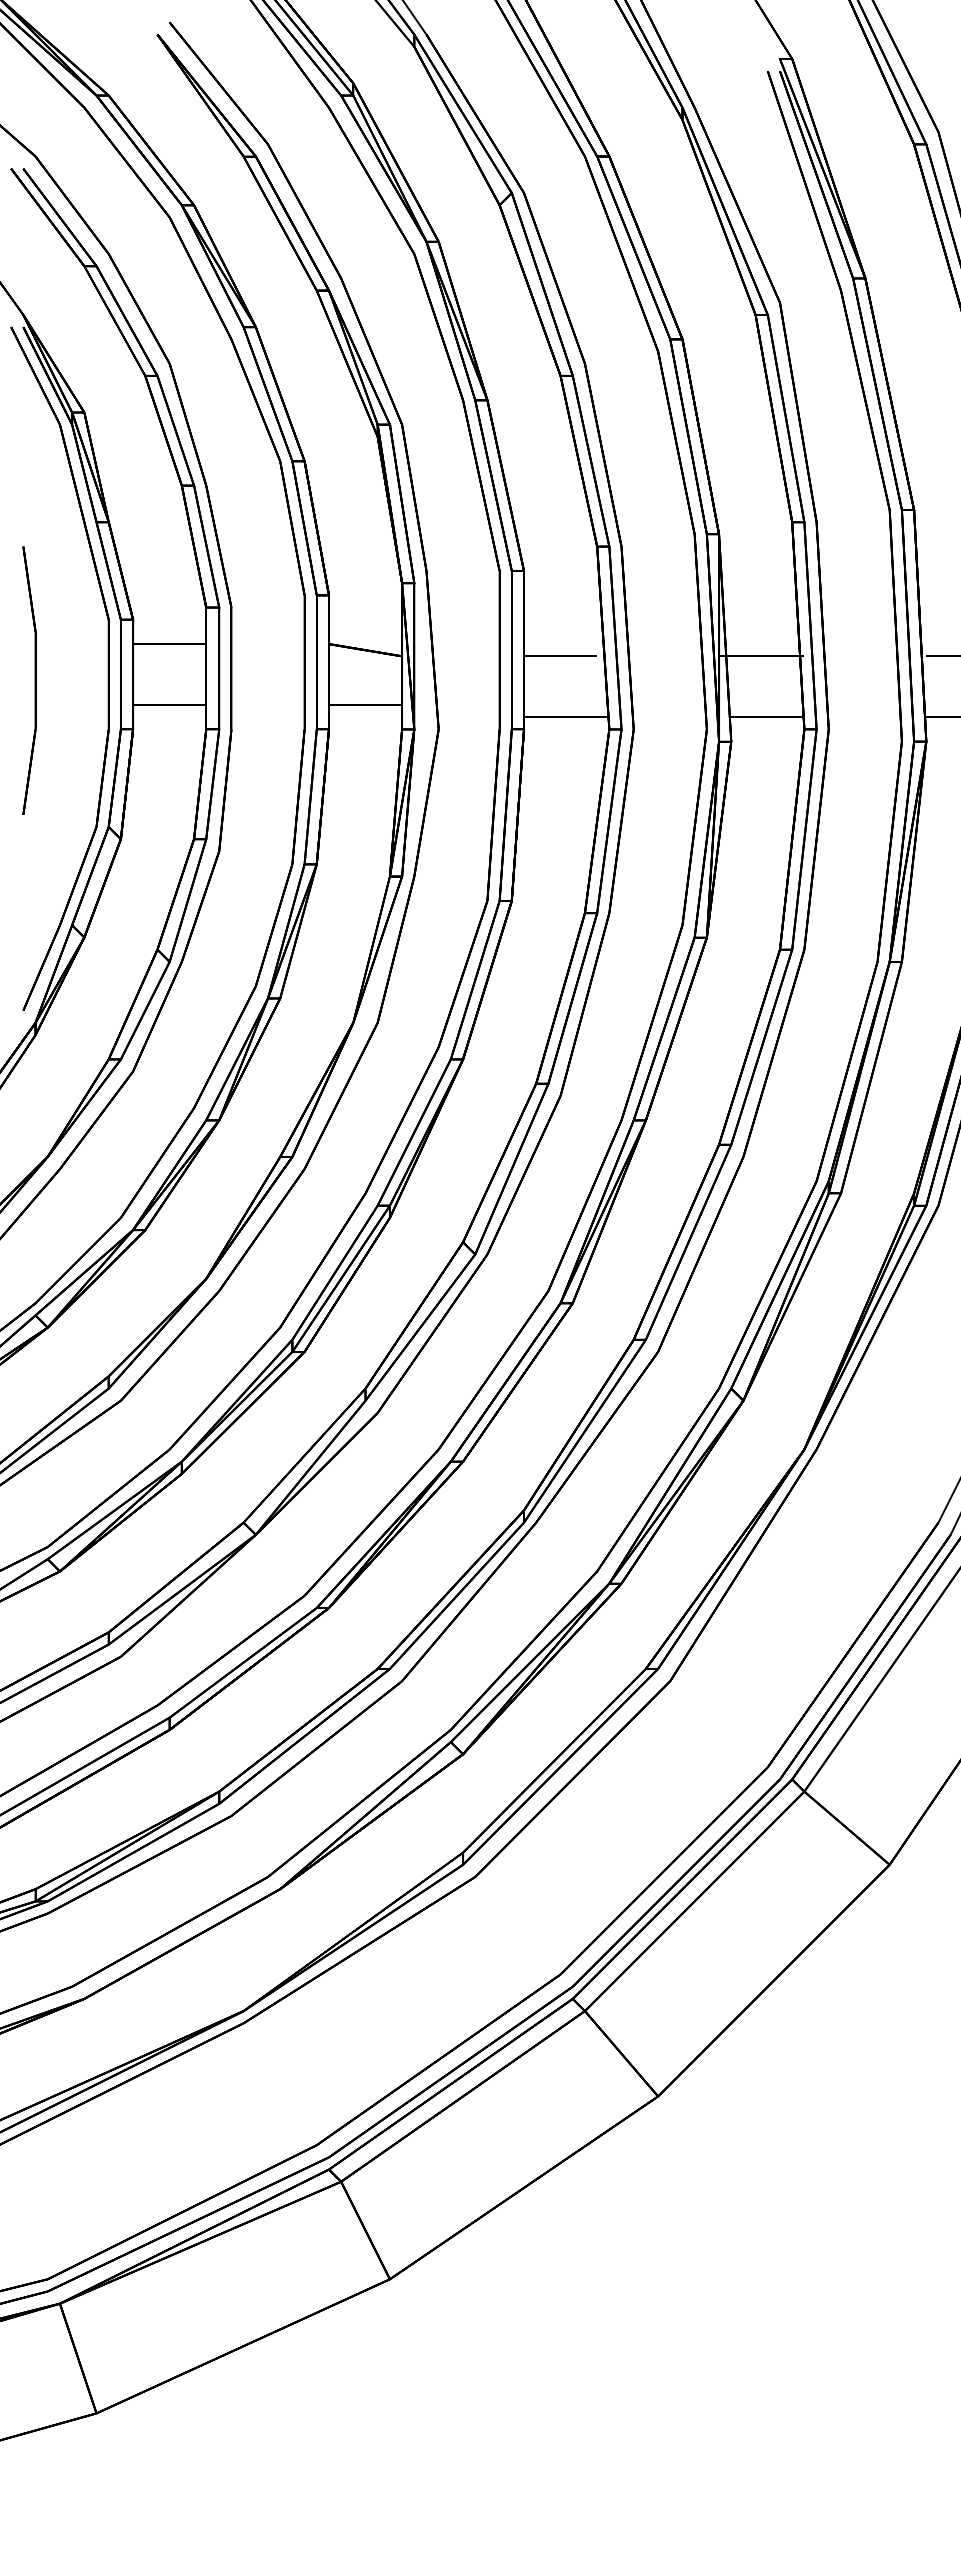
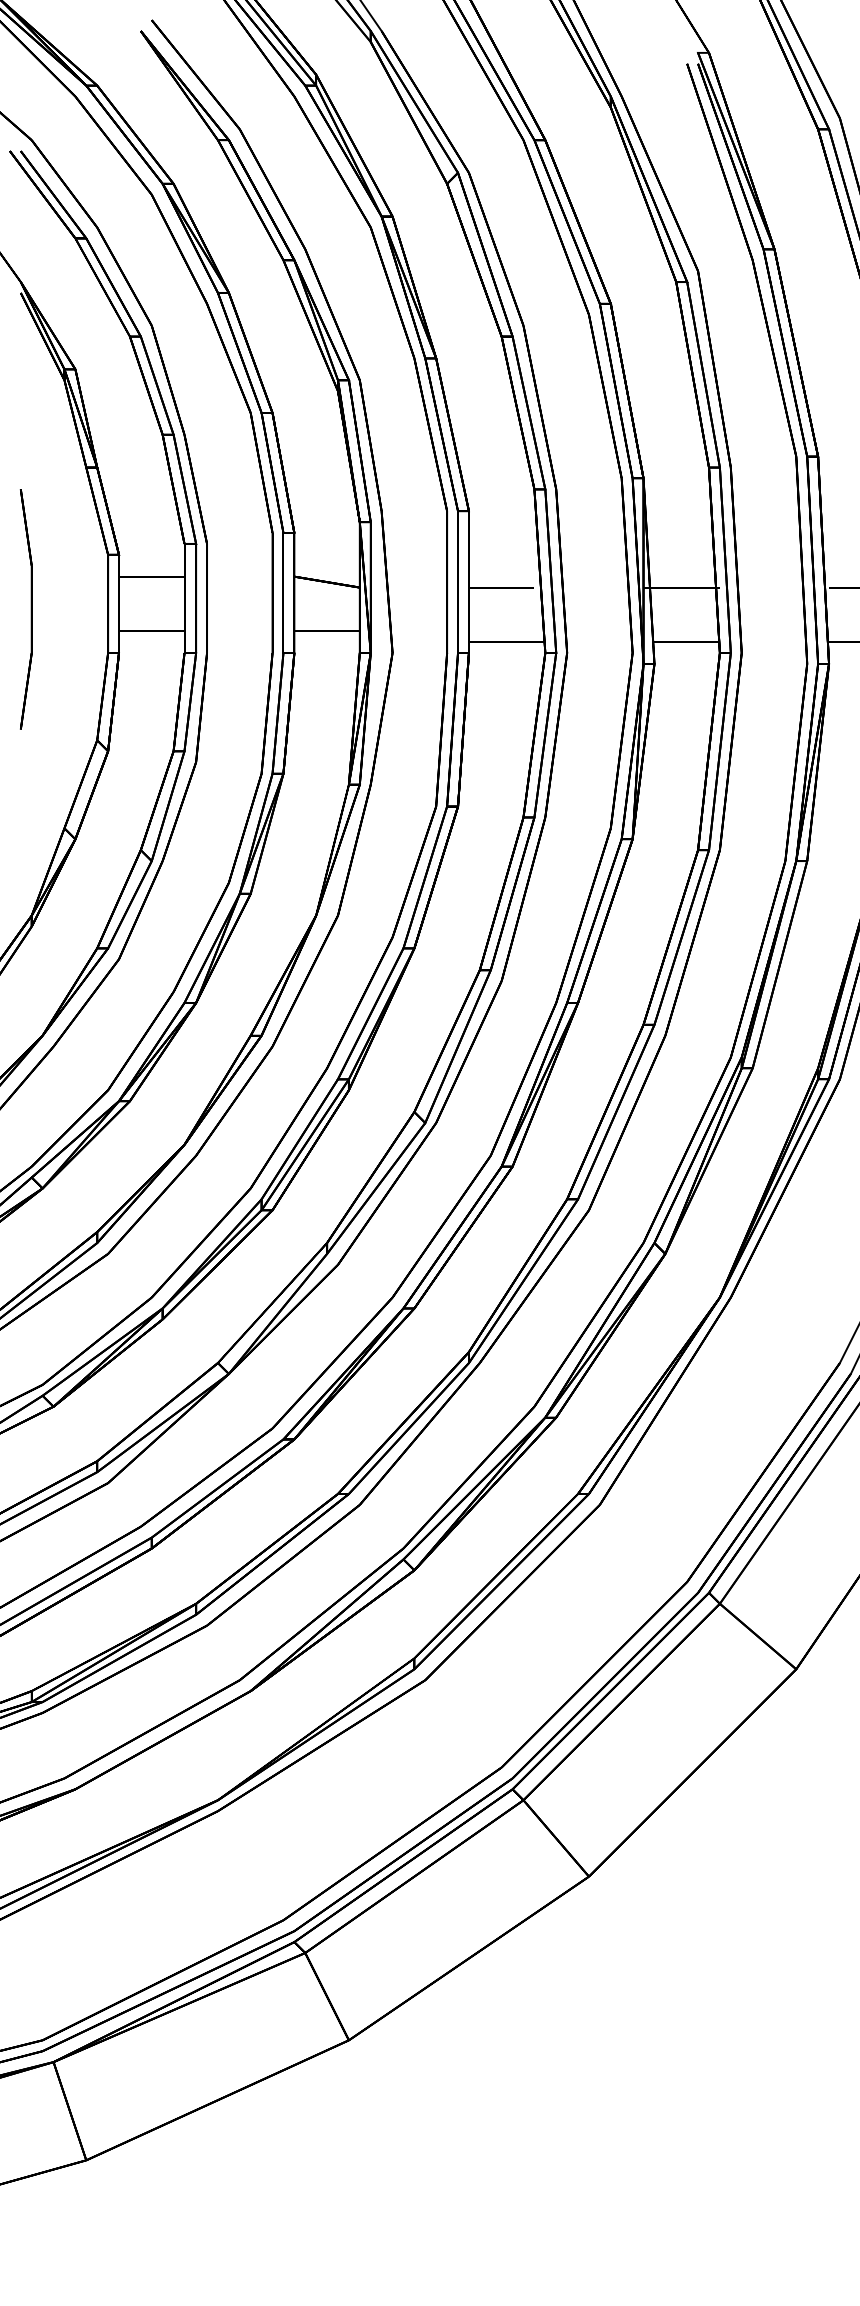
part: (107, 668) -> (96, 598), removed

